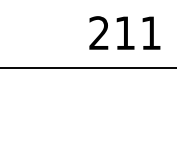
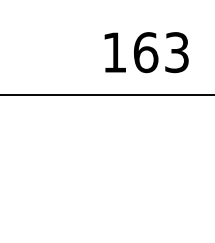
text: (124, 33) -> (145, 52), 211 -> 163

